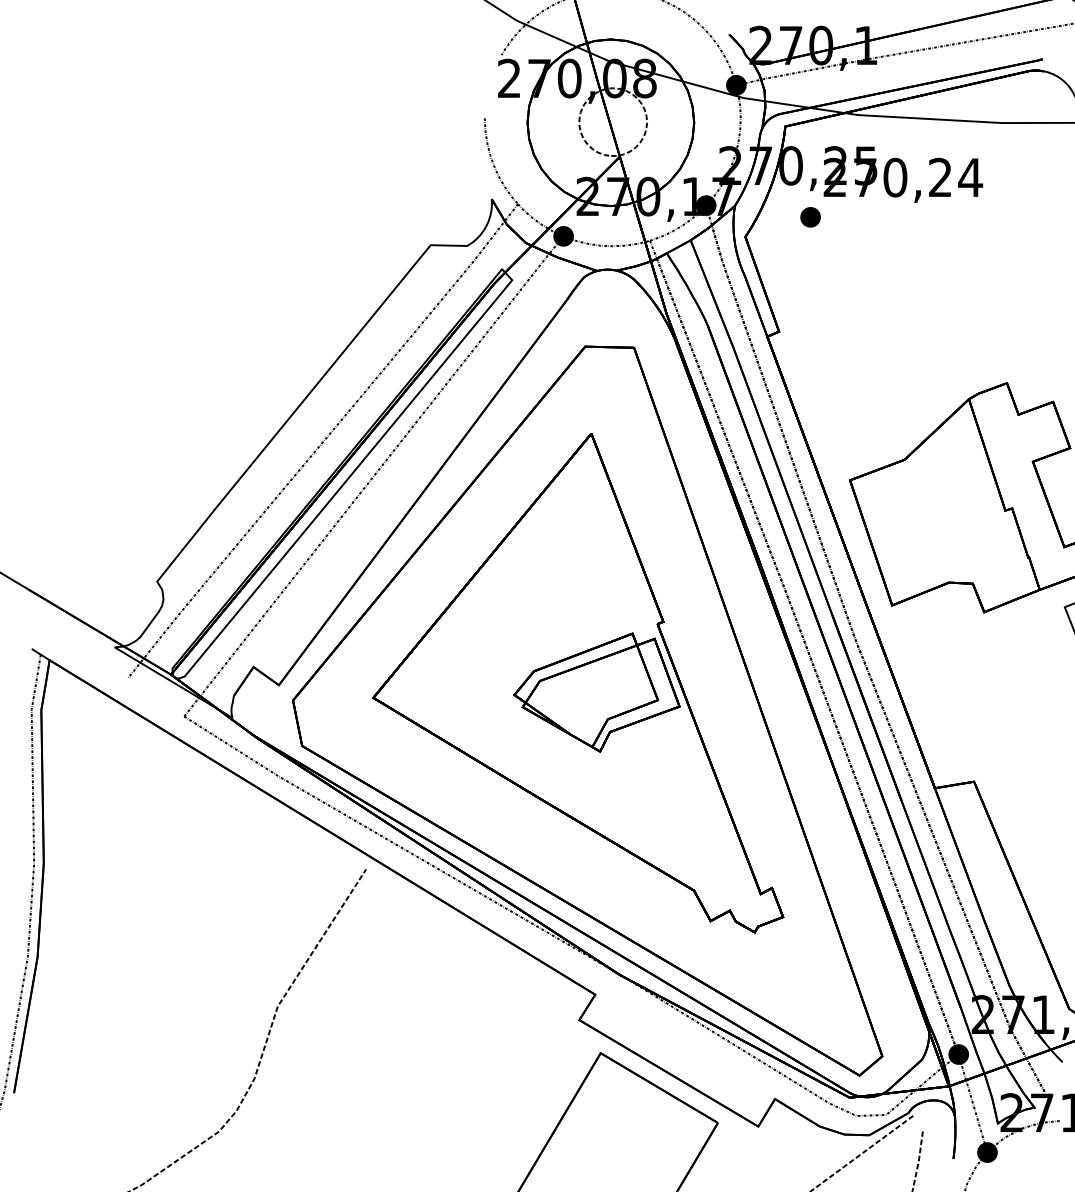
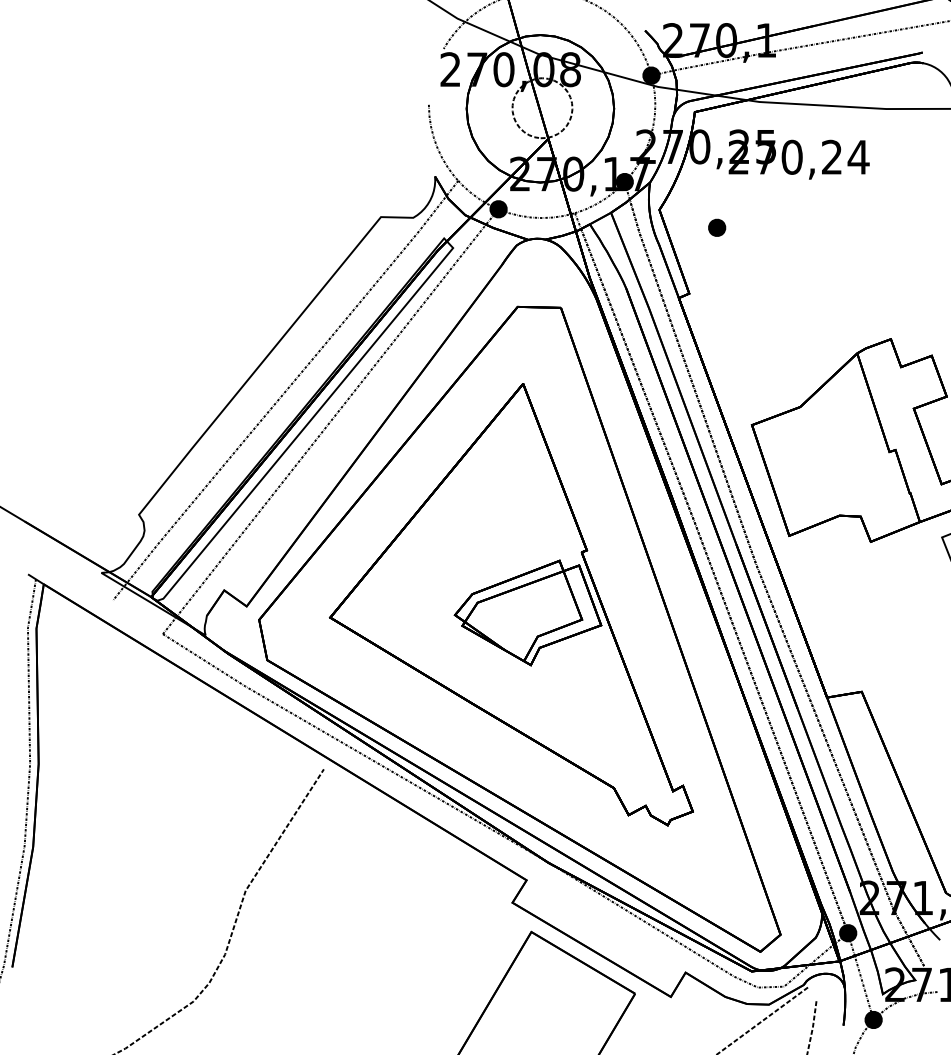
part: (810, 217) -> (717, 227), moved

